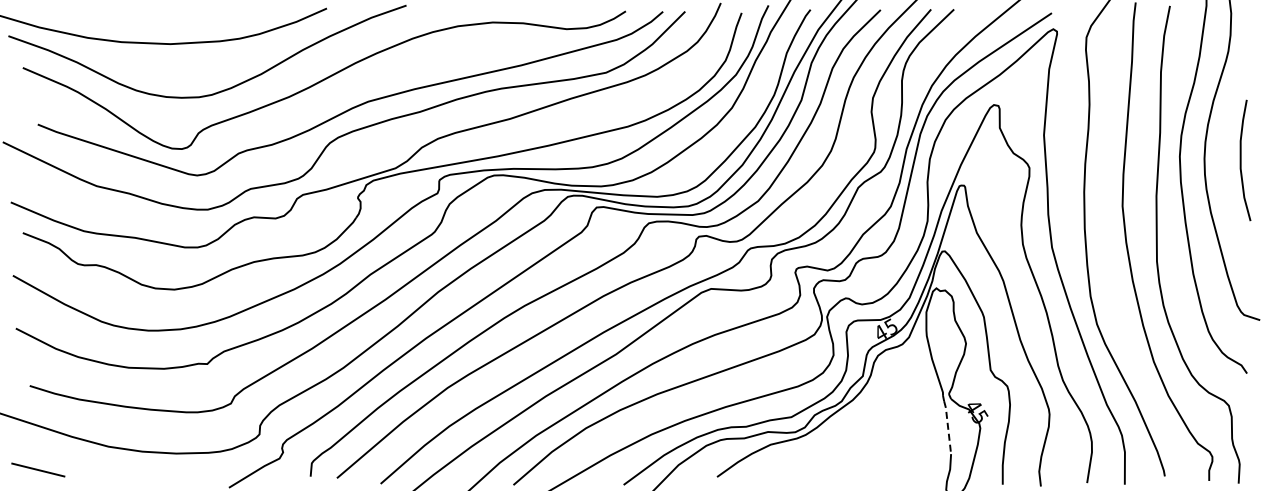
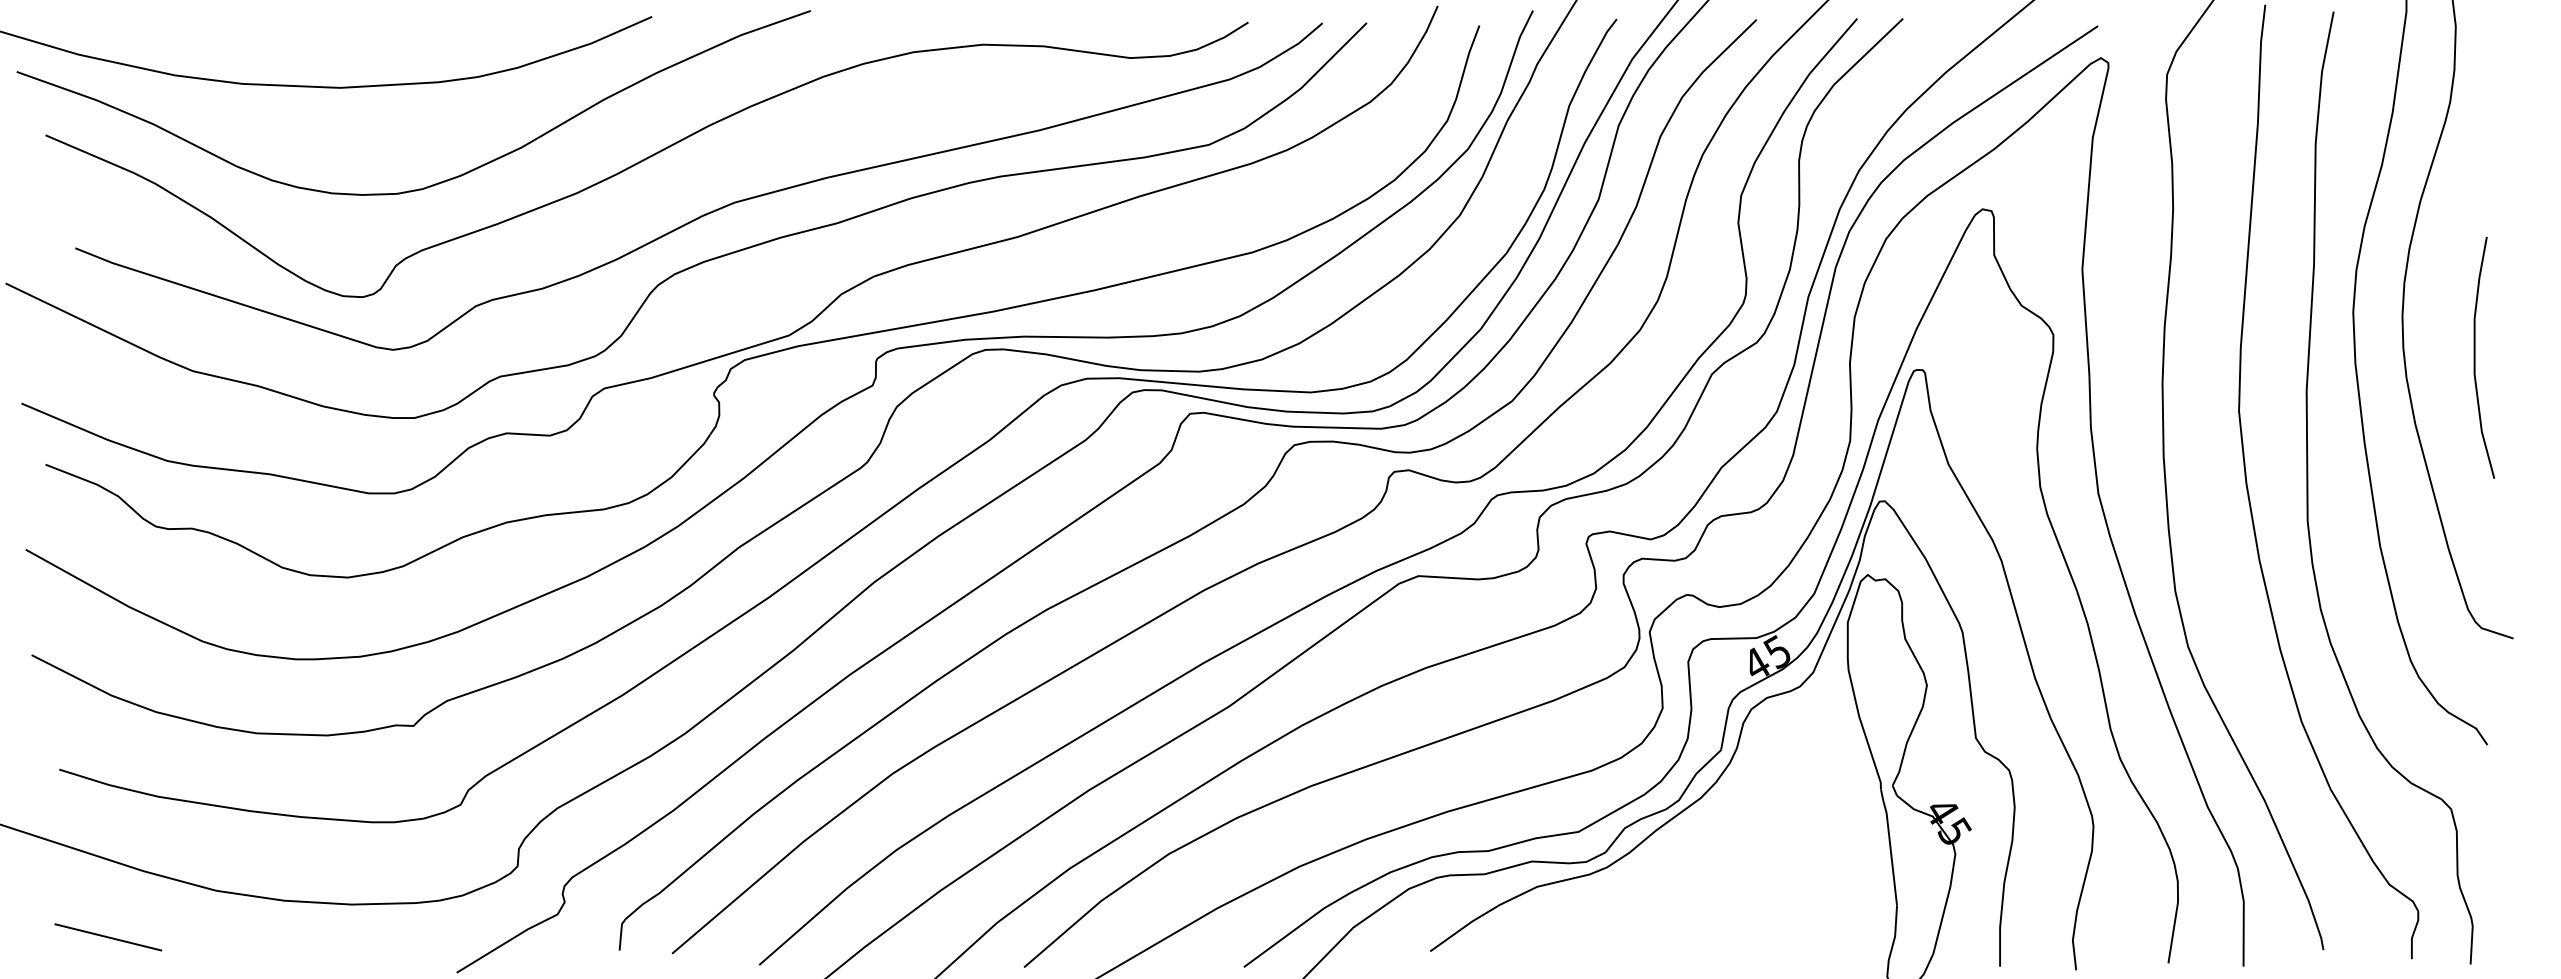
curve: (1241, 160) -> (2476, 357), moved
line: (948, 427) -> (1891, 852), dashed -> solid
line: (38, 469) -> (108, 936), moved

